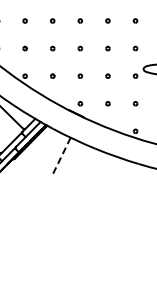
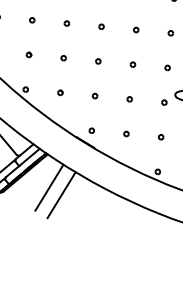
line: (50, 151) -> (48, 187), added
line: (61, 157) -> (61, 195), dashed -> solid

